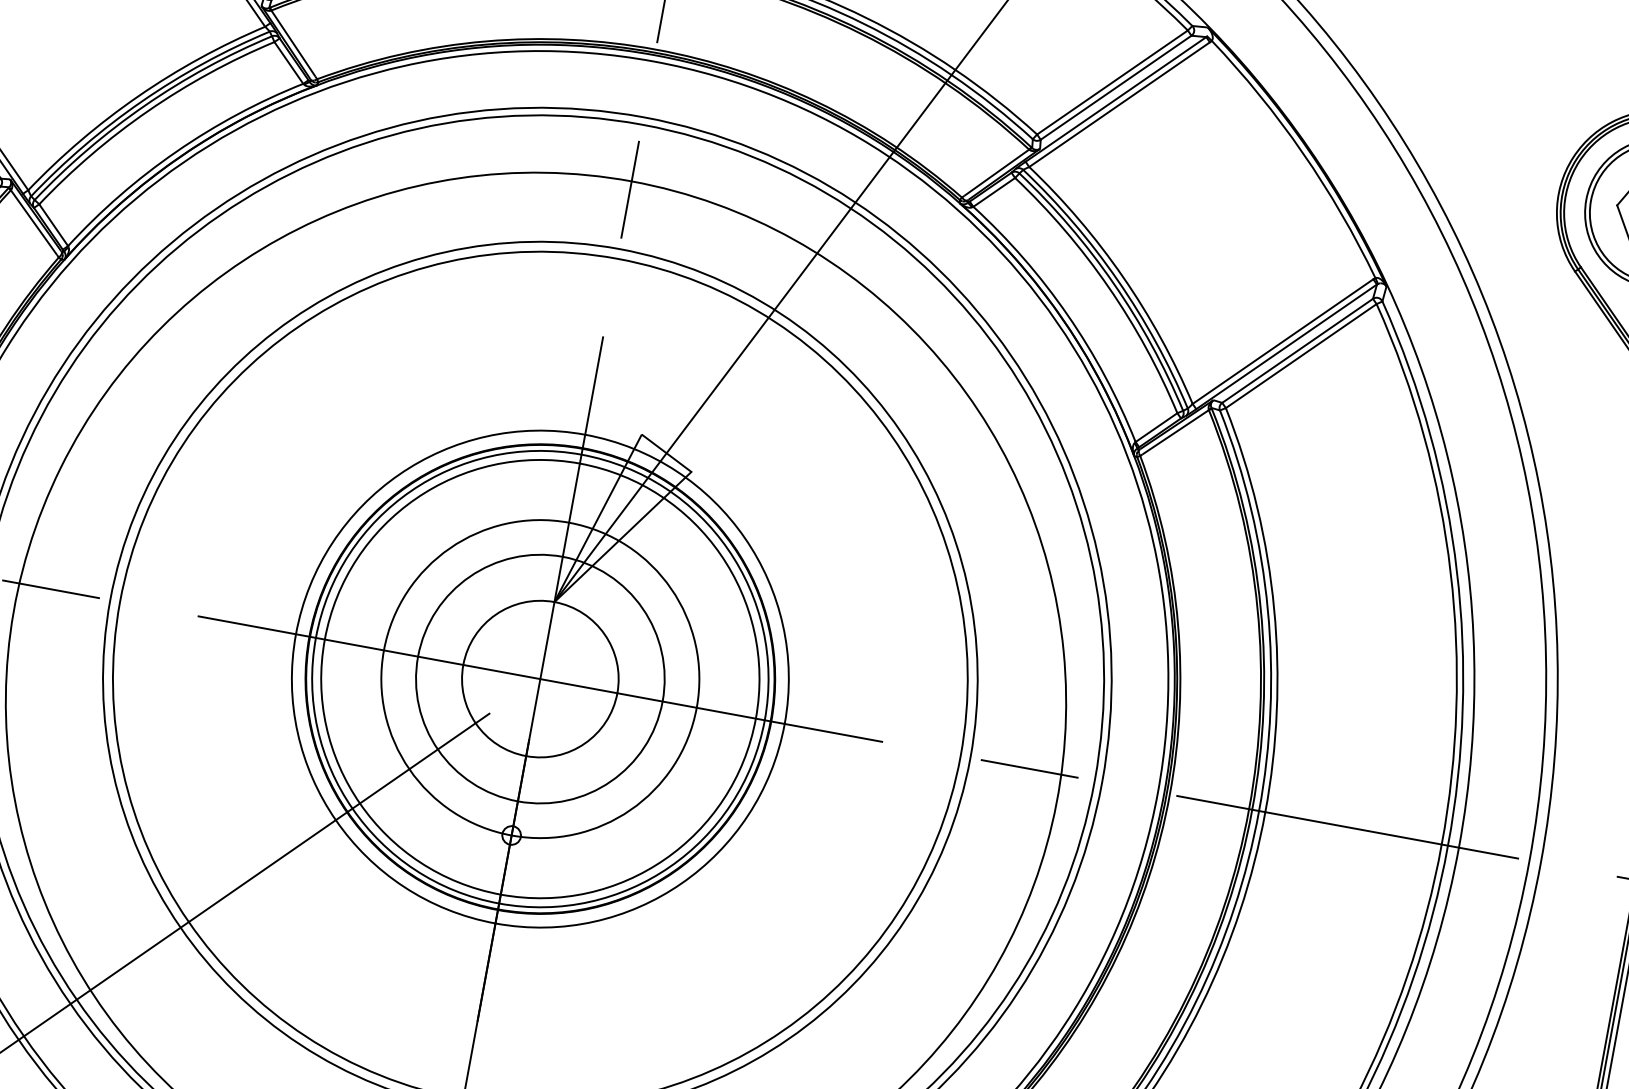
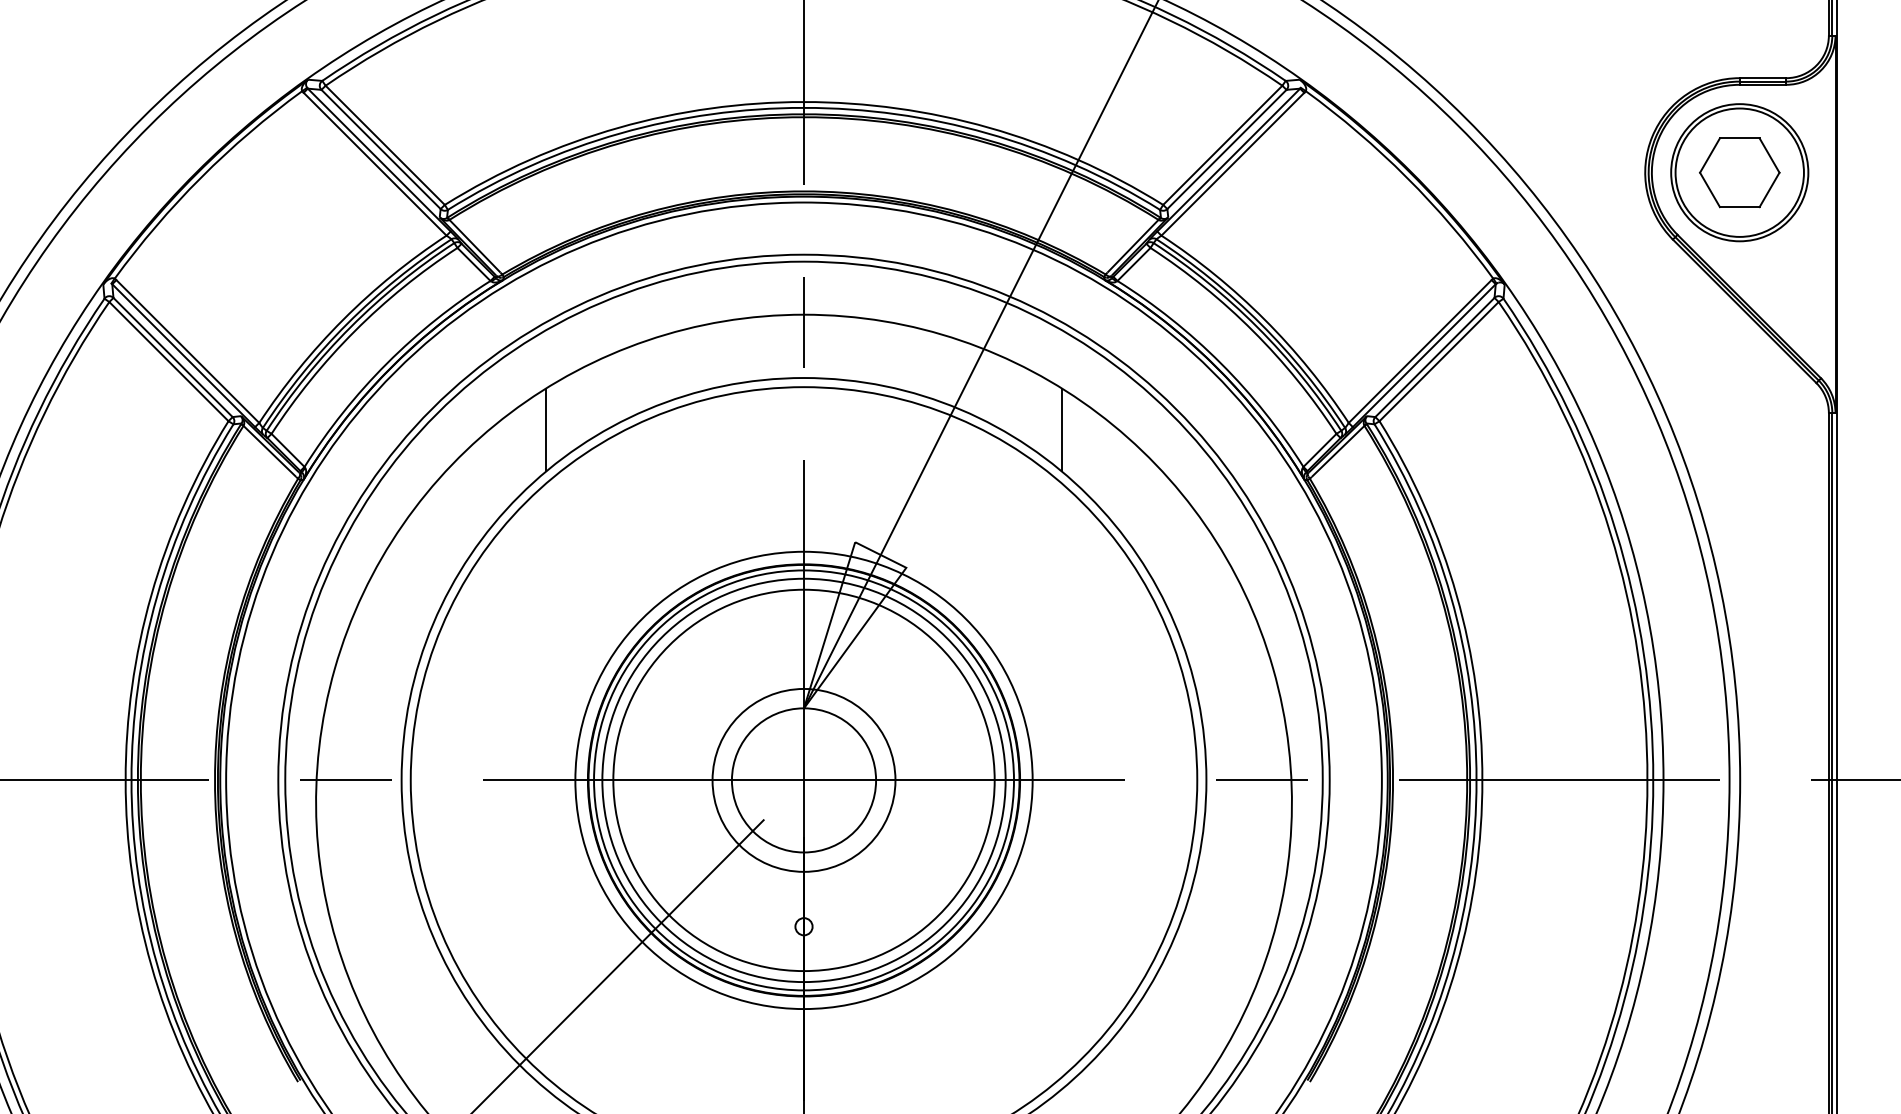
line: (333, 254) -> (546, 430), added
line: (884, 355) -> (1061, 430), added
circle: (539, 678) -> (803, 779), size x0.62
circle: (539, 679) -> (803, 780), size x1.67

